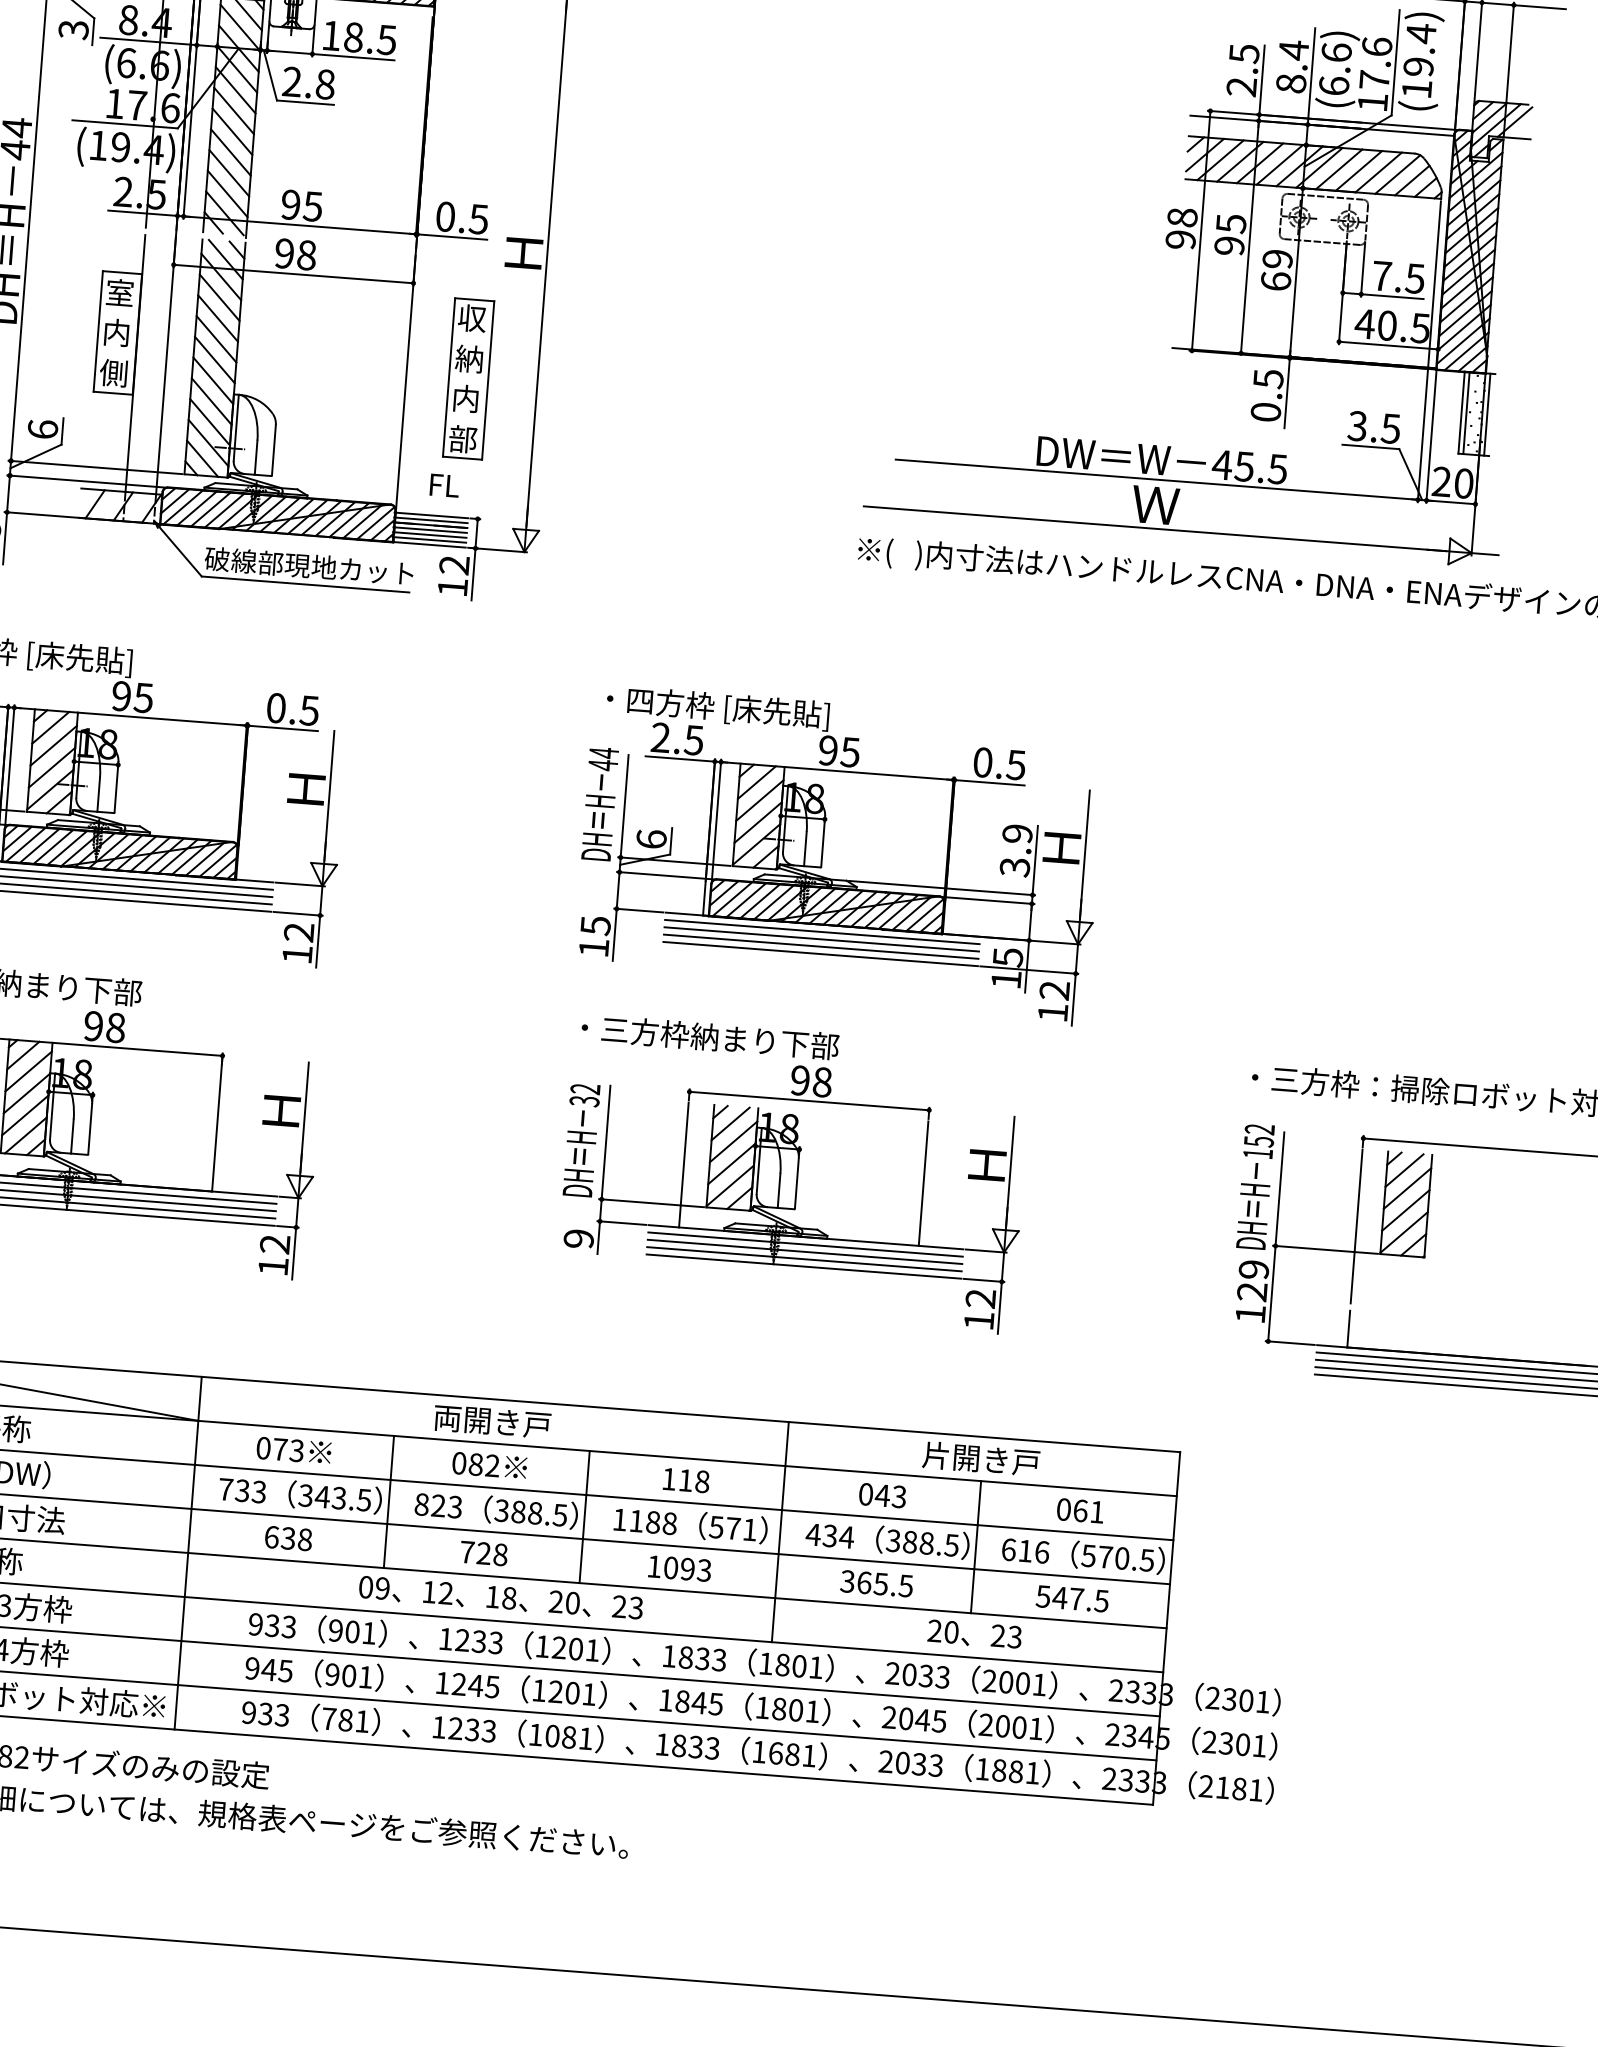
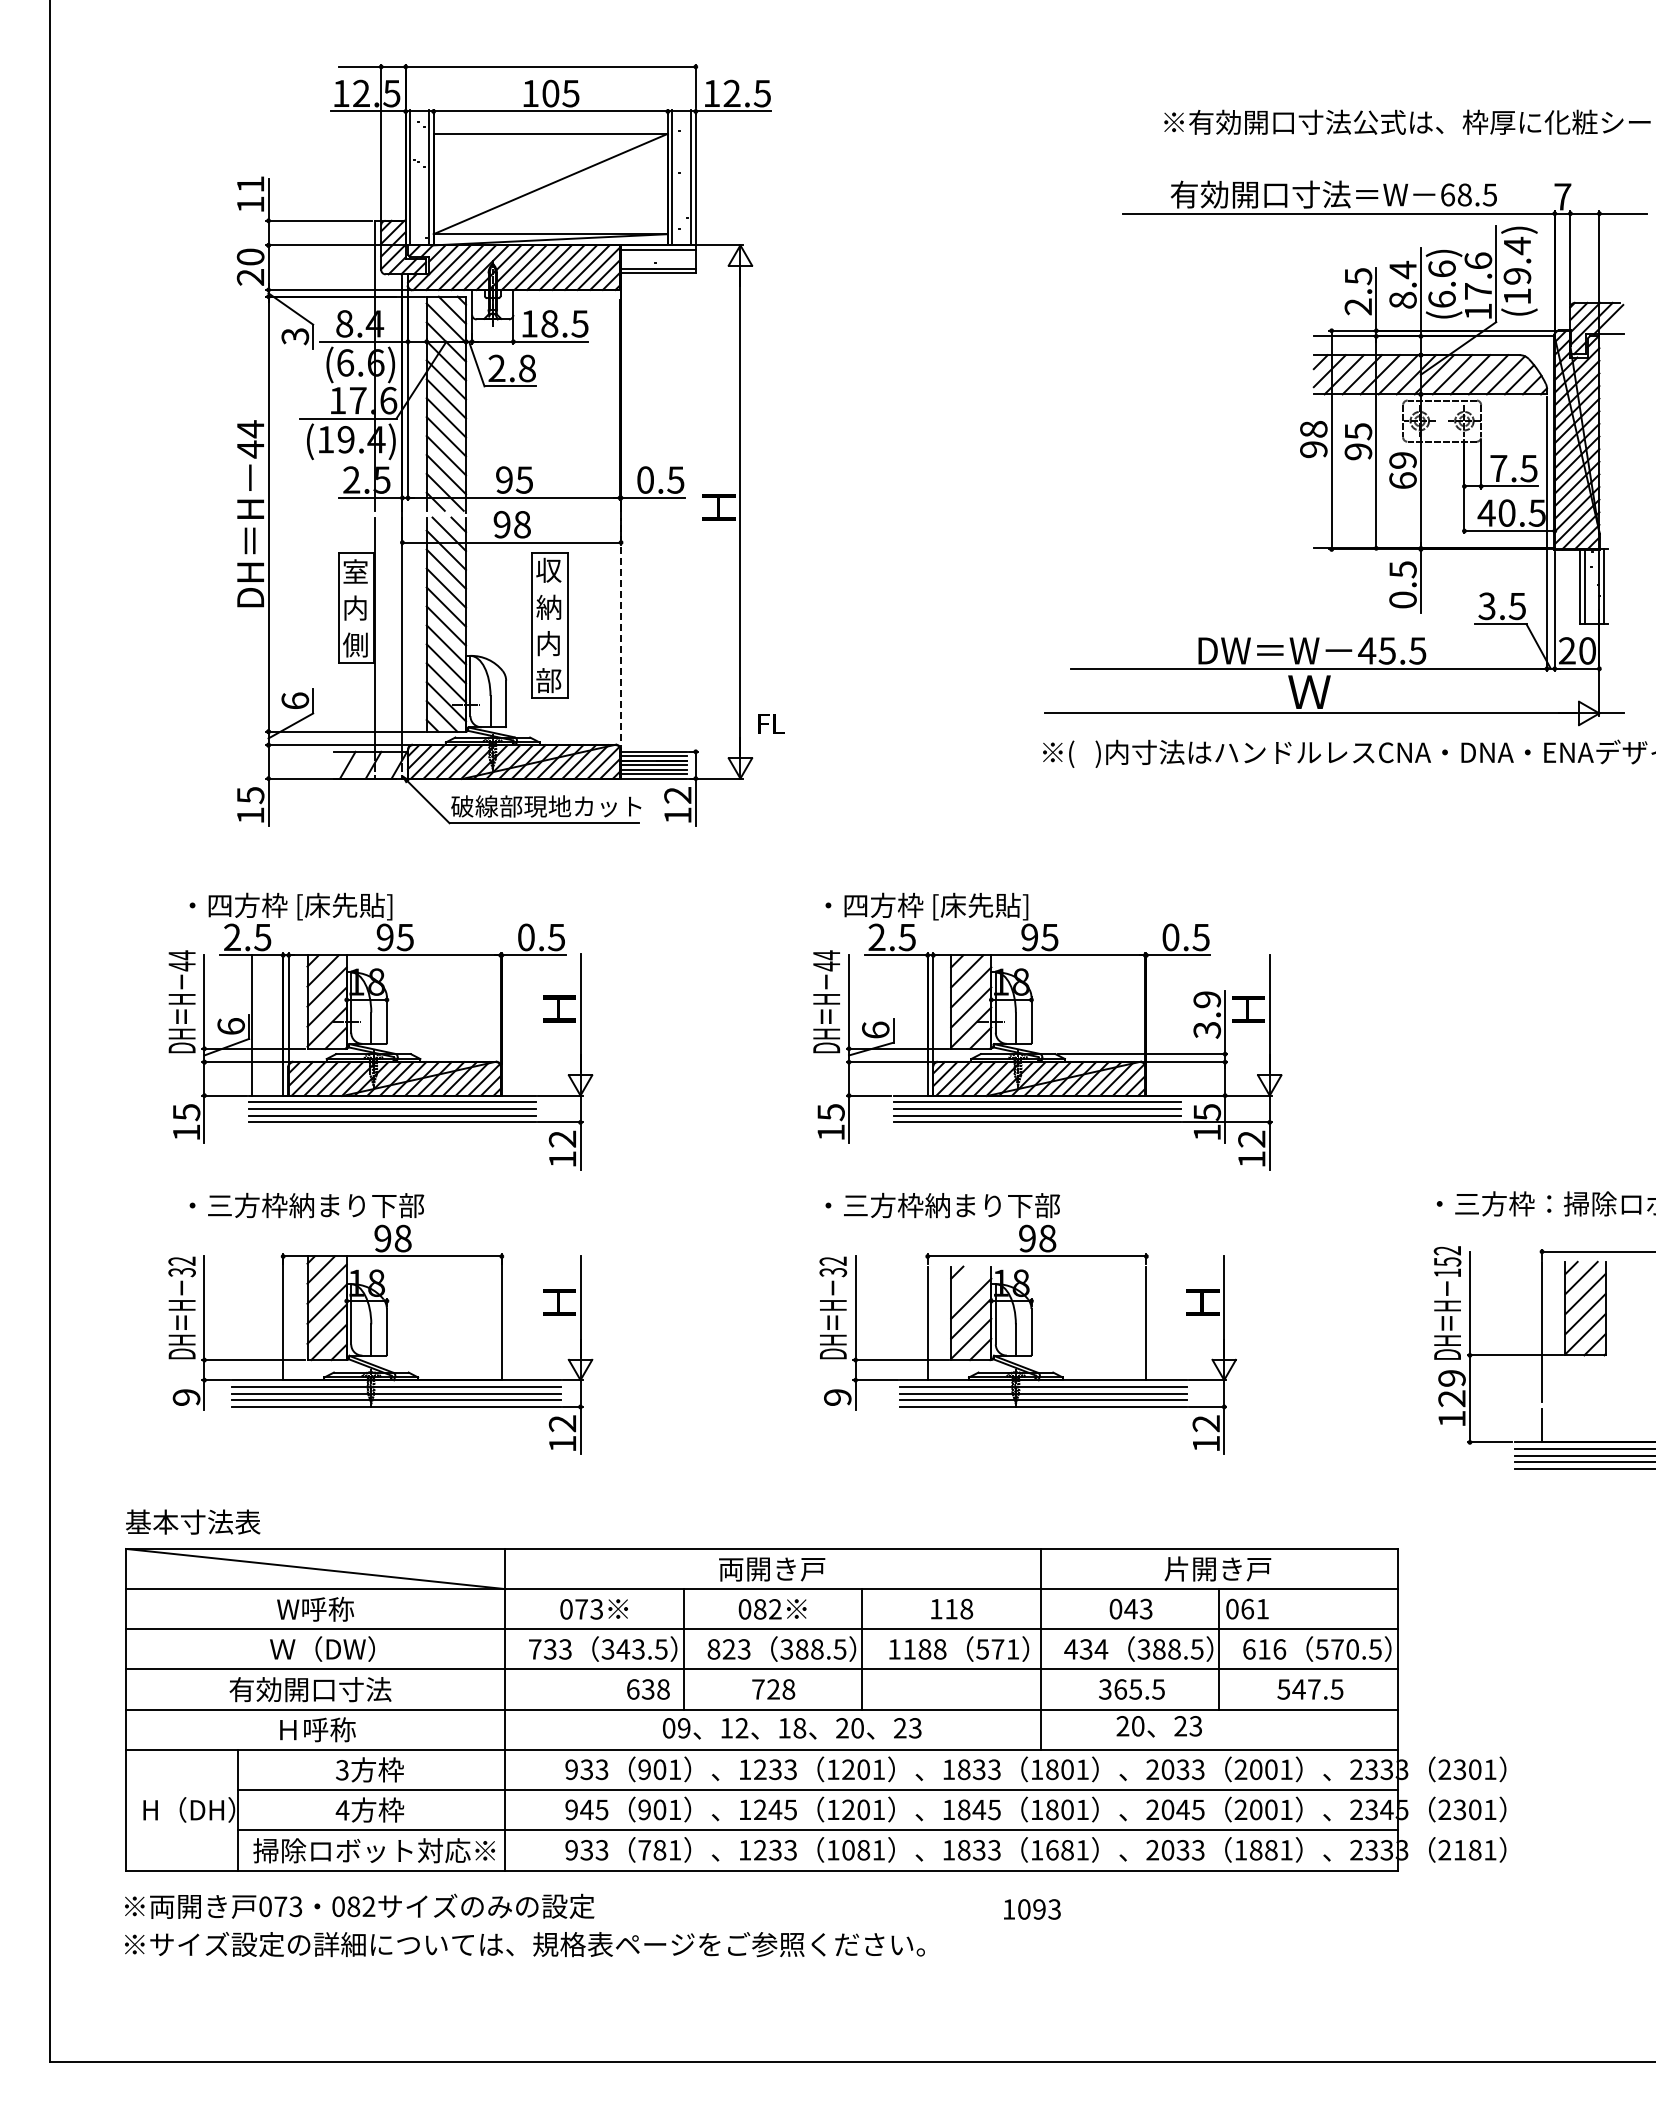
part: (468, 378) -> (549, 625), moved
line: (406, 384) -> (621, 634), solid -> dashed
text: (444, 485) -> (771, 723), moved
line: (730, 1123) -> (967, 1282), removed
text: (1080, 1510) -> (1247, 1608), moved
text: (288, 1538) -> (648, 1689), moved
text: (680, 1568) -> (1032, 1909), moved
text: (973, 1634) -> (1158, 1726), moved

